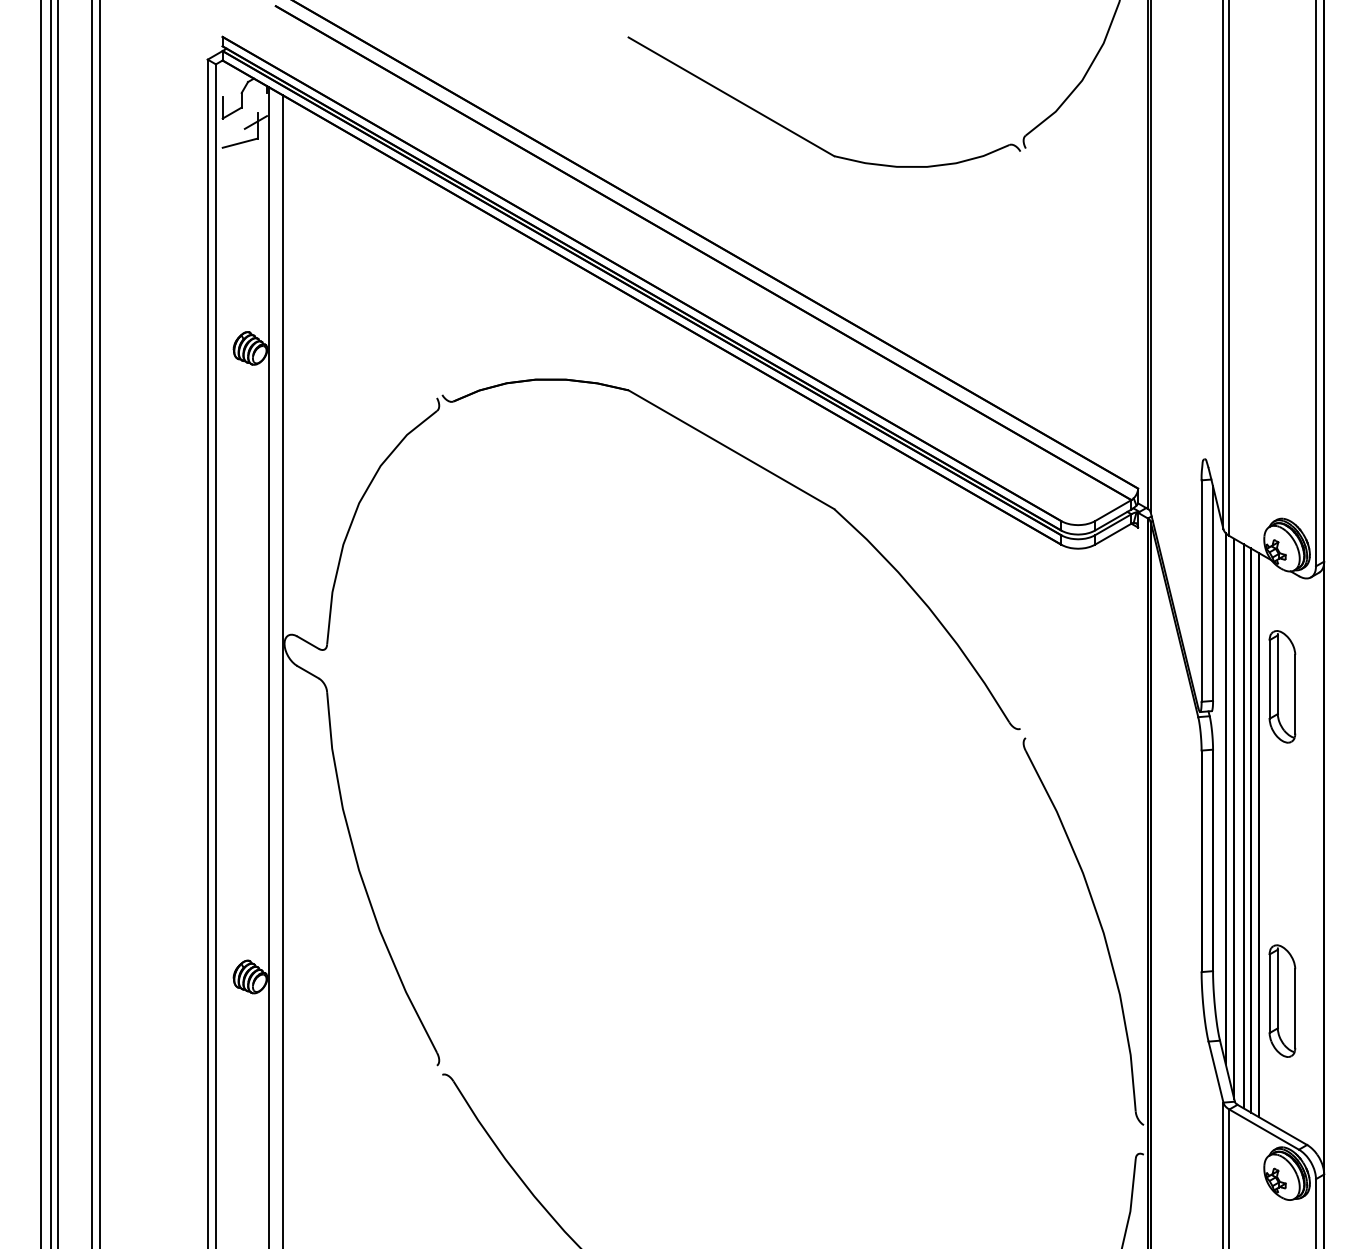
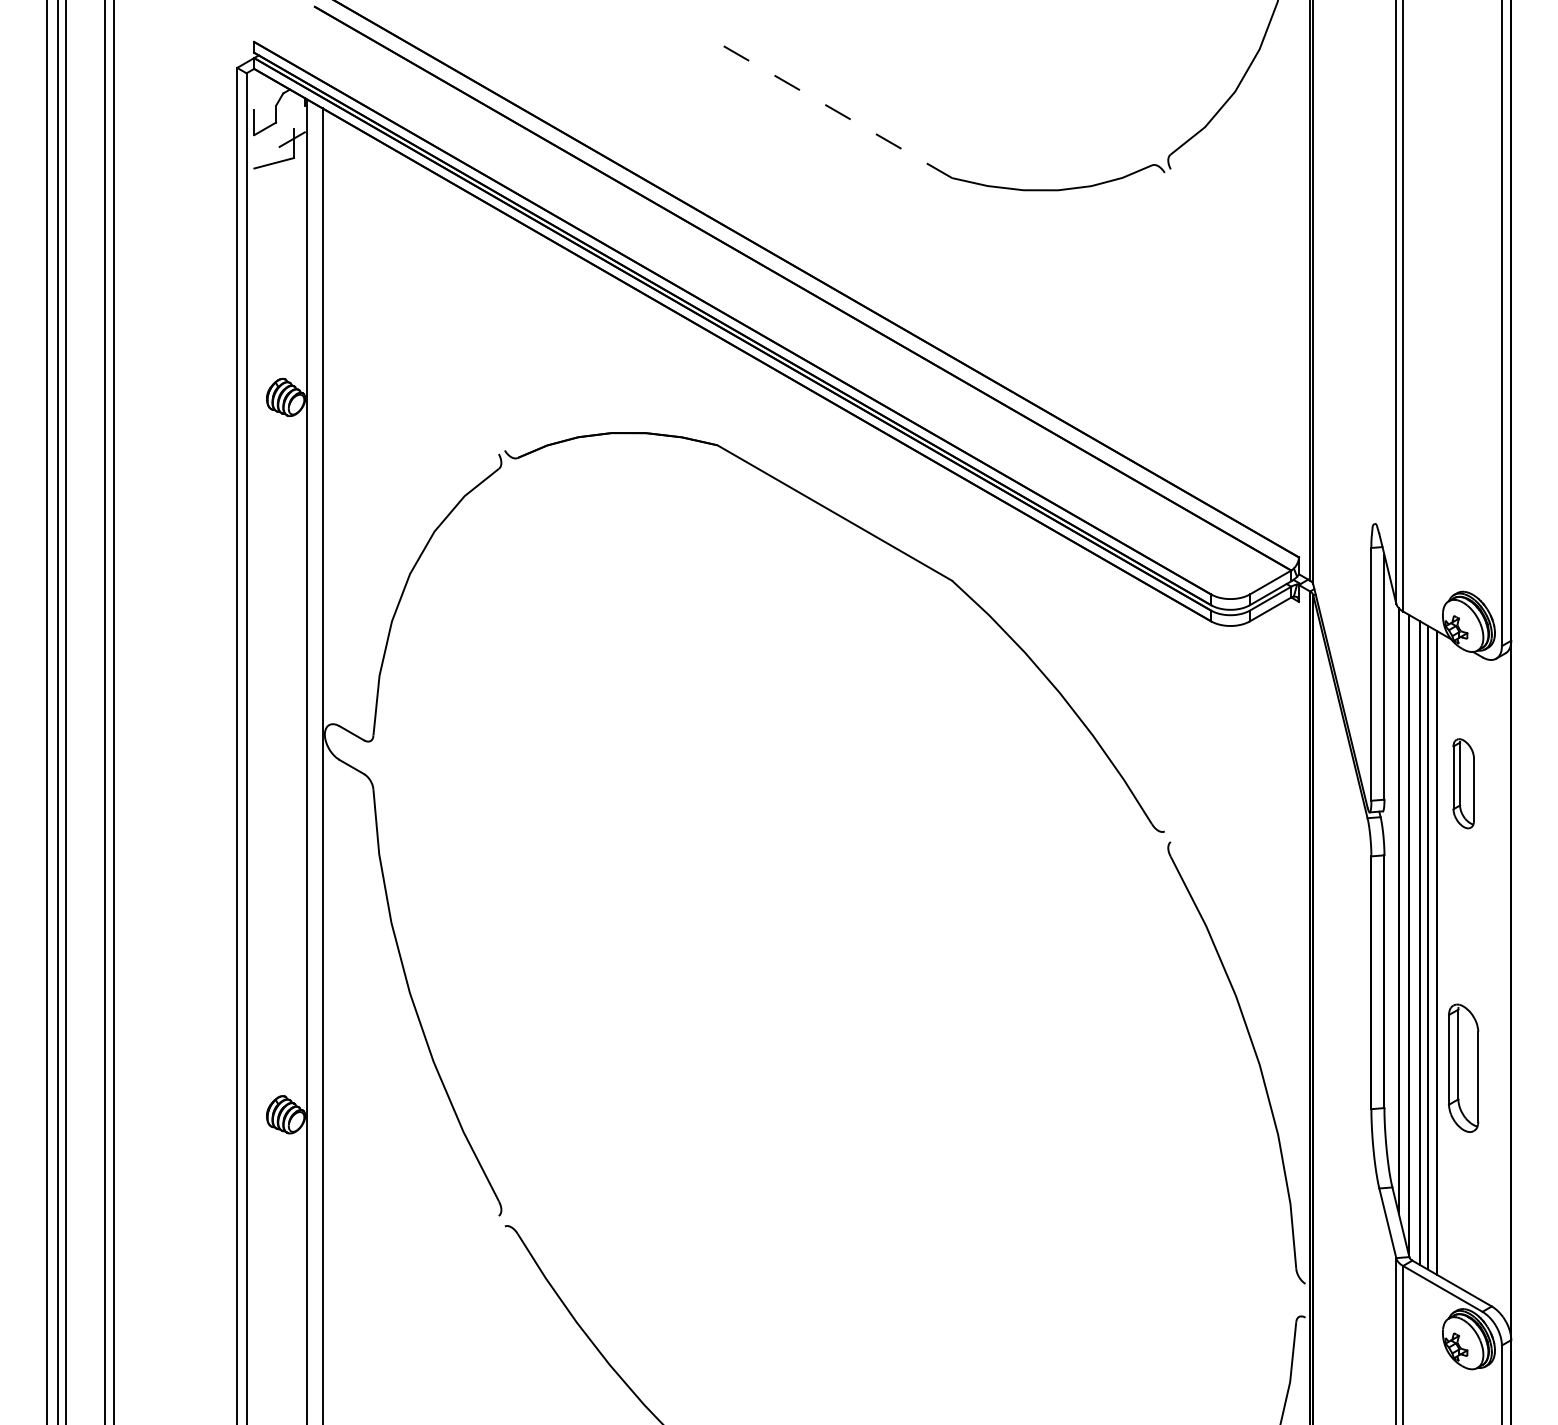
line: (731, 96) -> (834, 110), solid -> dashed
part: (1282, 686) -> (1463, 783), size x0.7
part: (1282, 1000) -> (1463, 1067), moved

